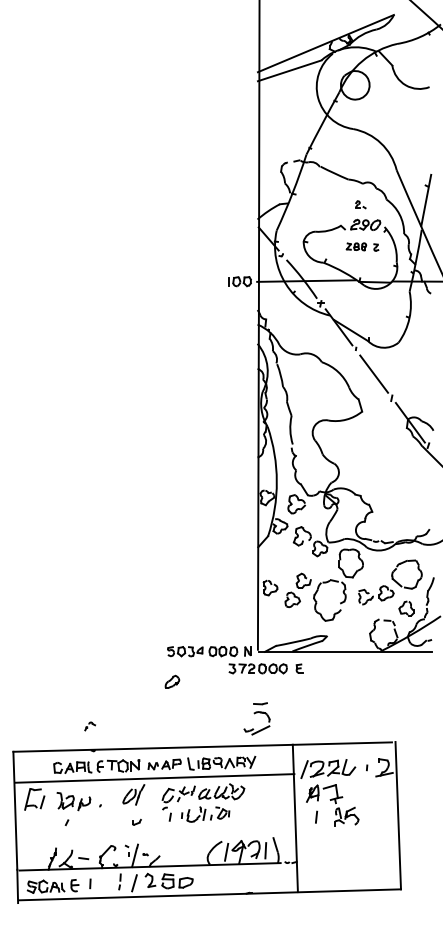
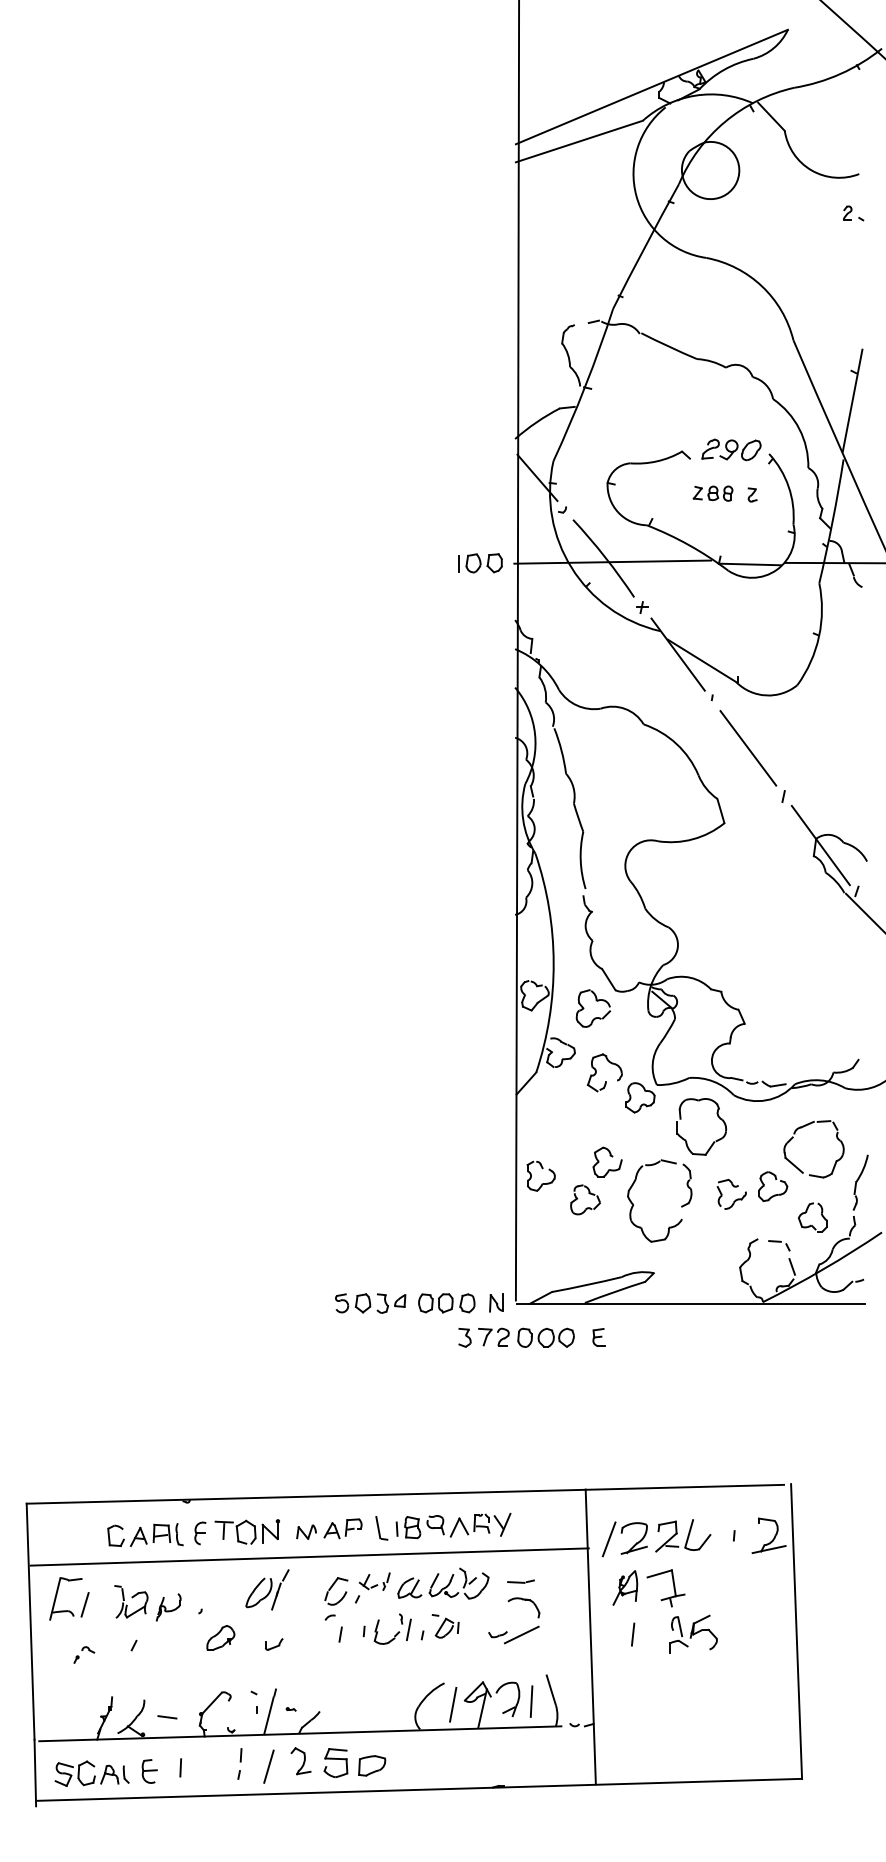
part: (360, 204) -> (853, 212), moved
part: (172, 681) -> (220, 1637), moved
part: (256, 718) -> (513, 1611), moved
part: (89, 726) -> (82, 1655), moved

